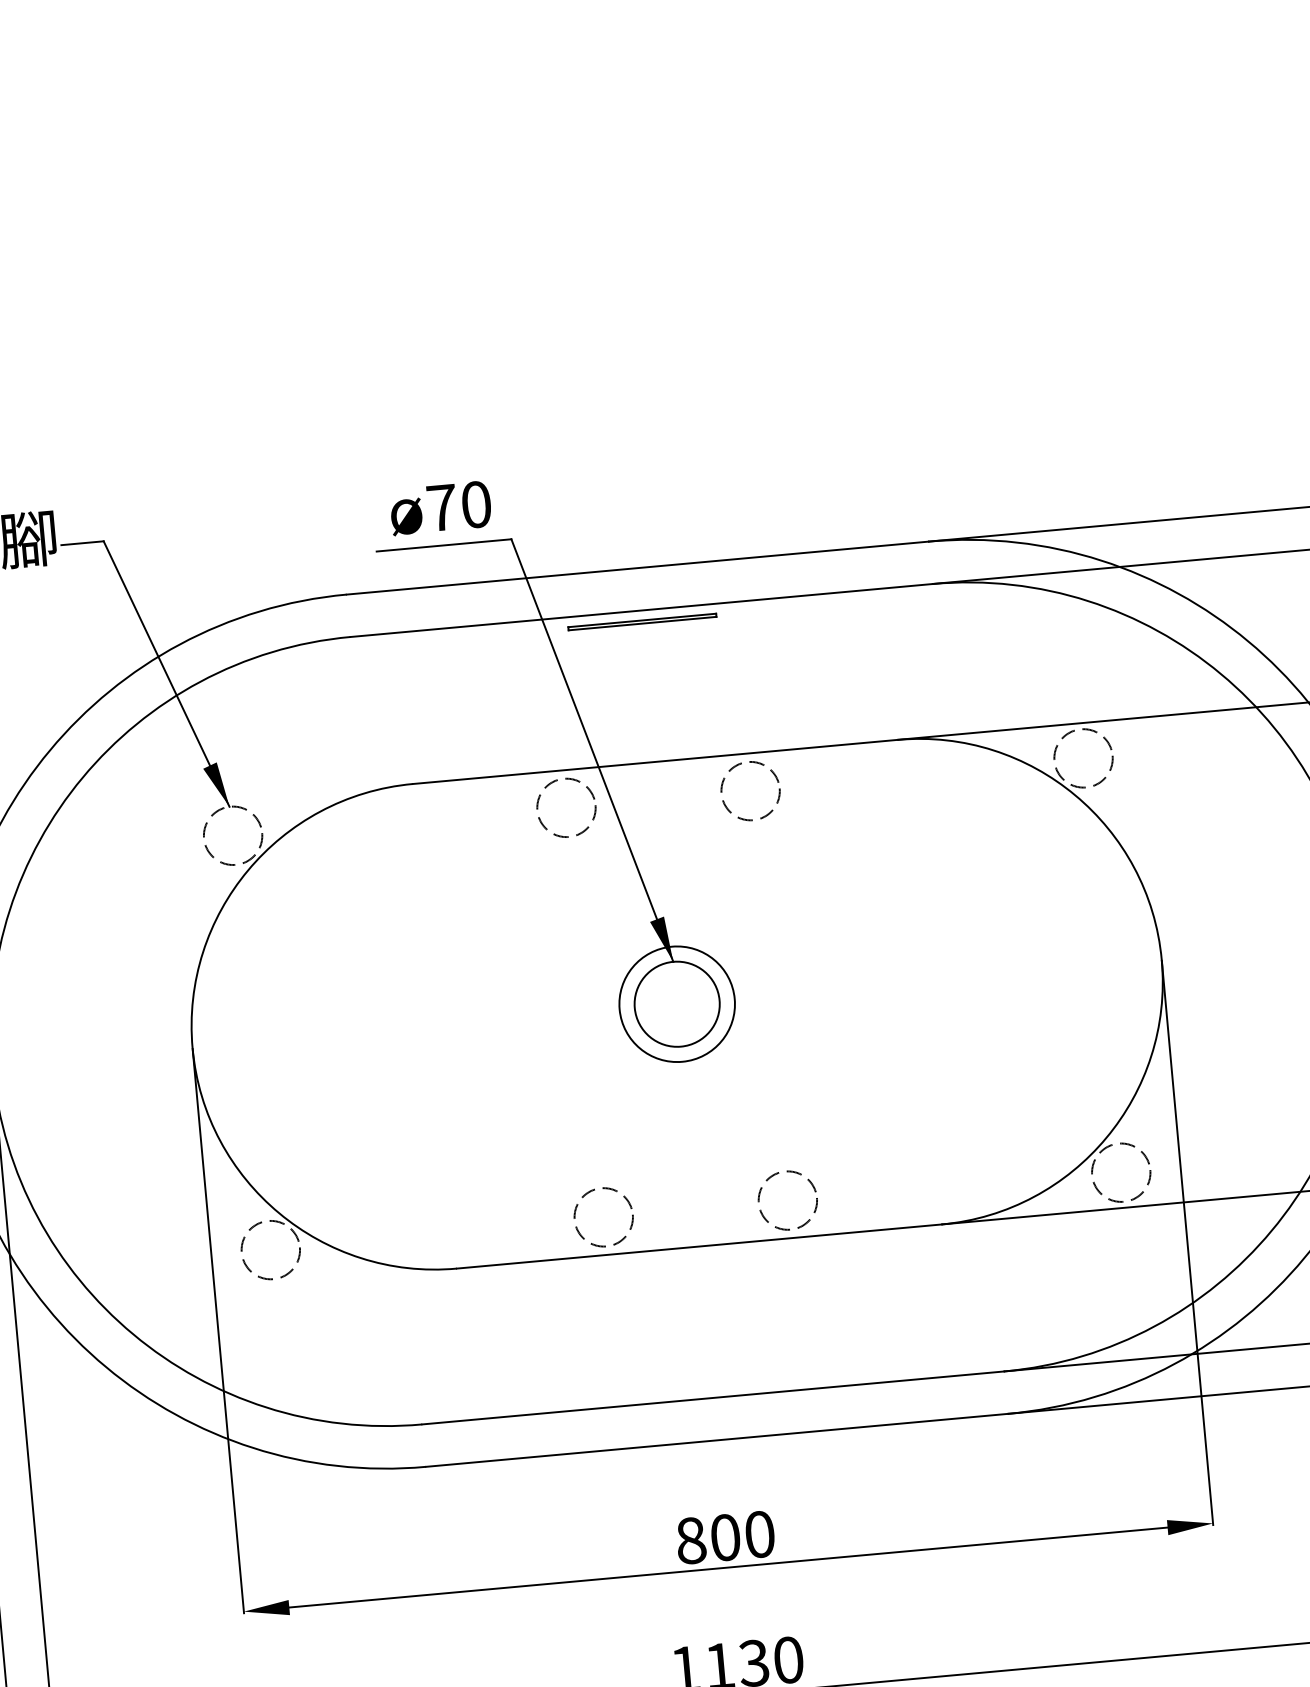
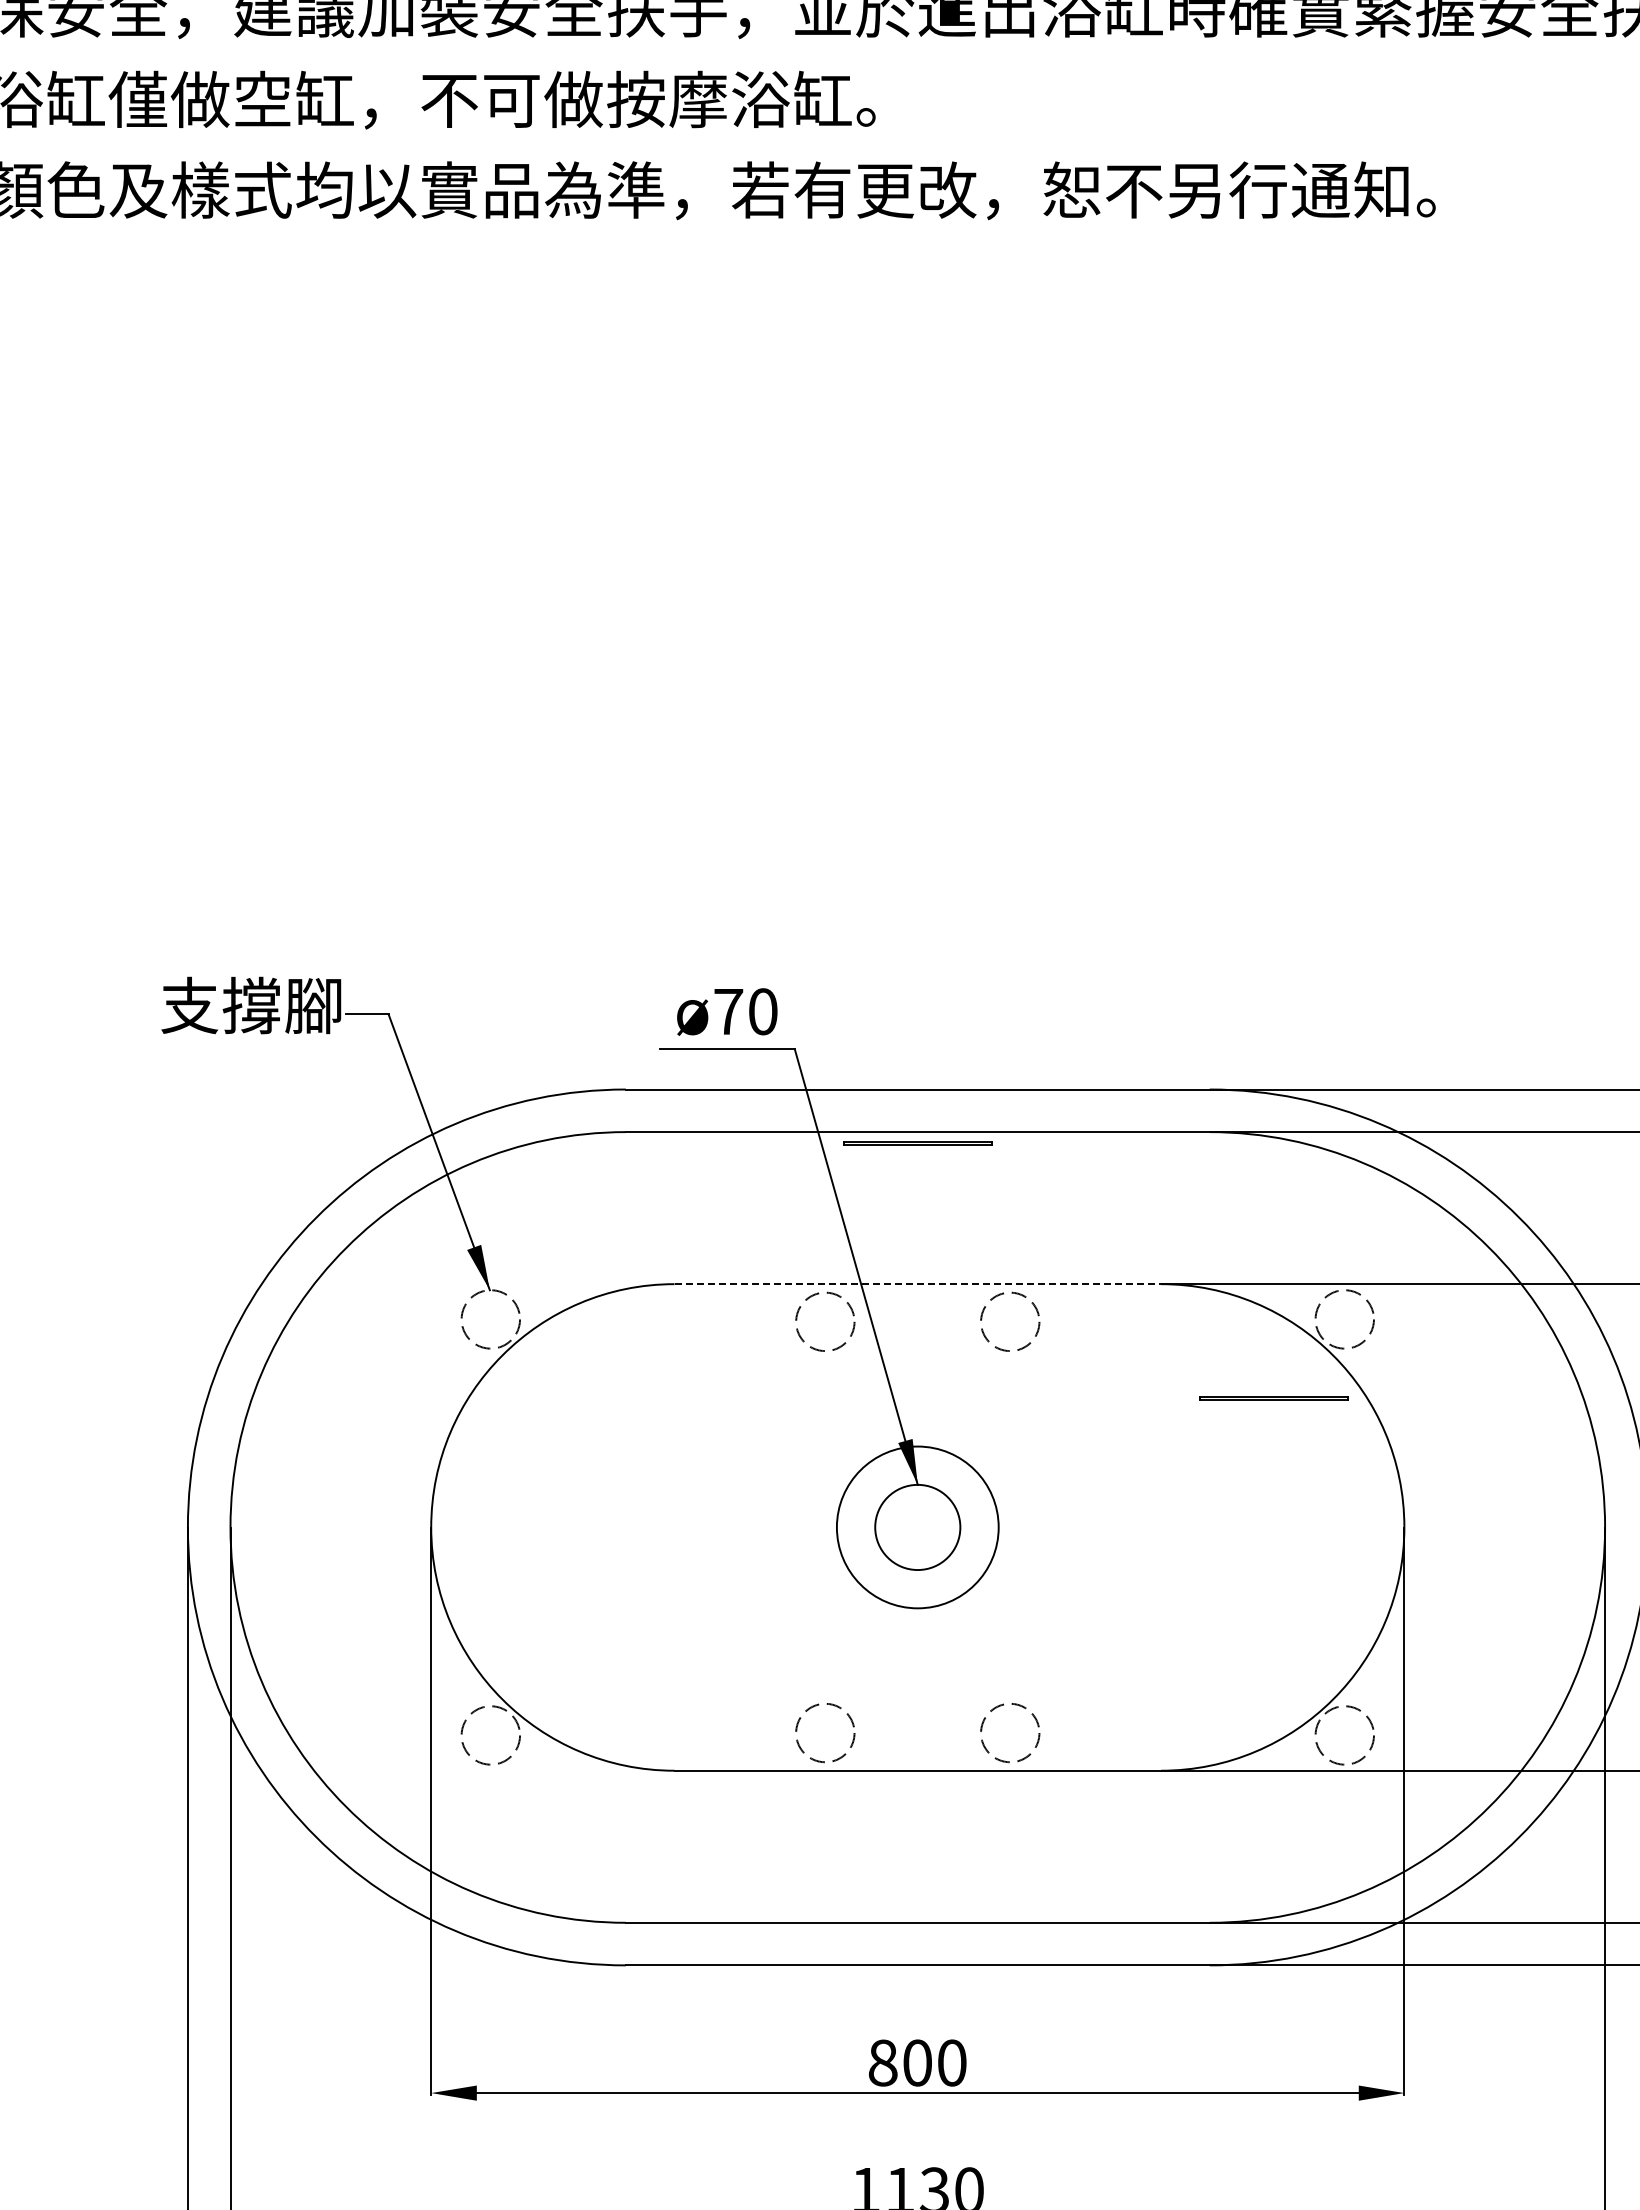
line: (655, 762) -> (918, 1284), solid -> dashed
line: (1019, 842) -> (1273, 1397), added
circle: (676, 1004) -> (917, 1527), size x1.4

